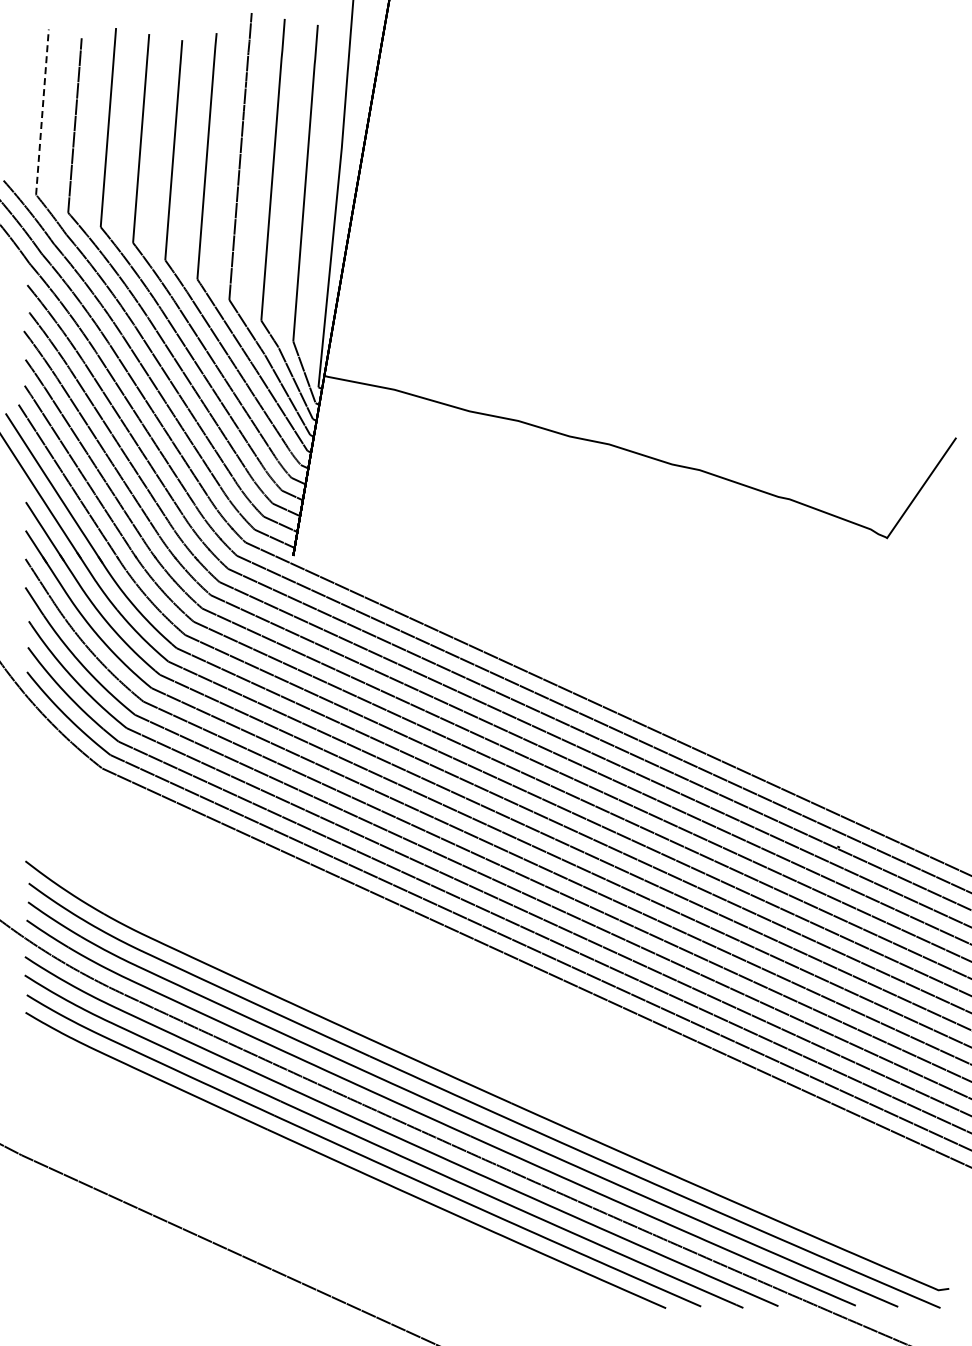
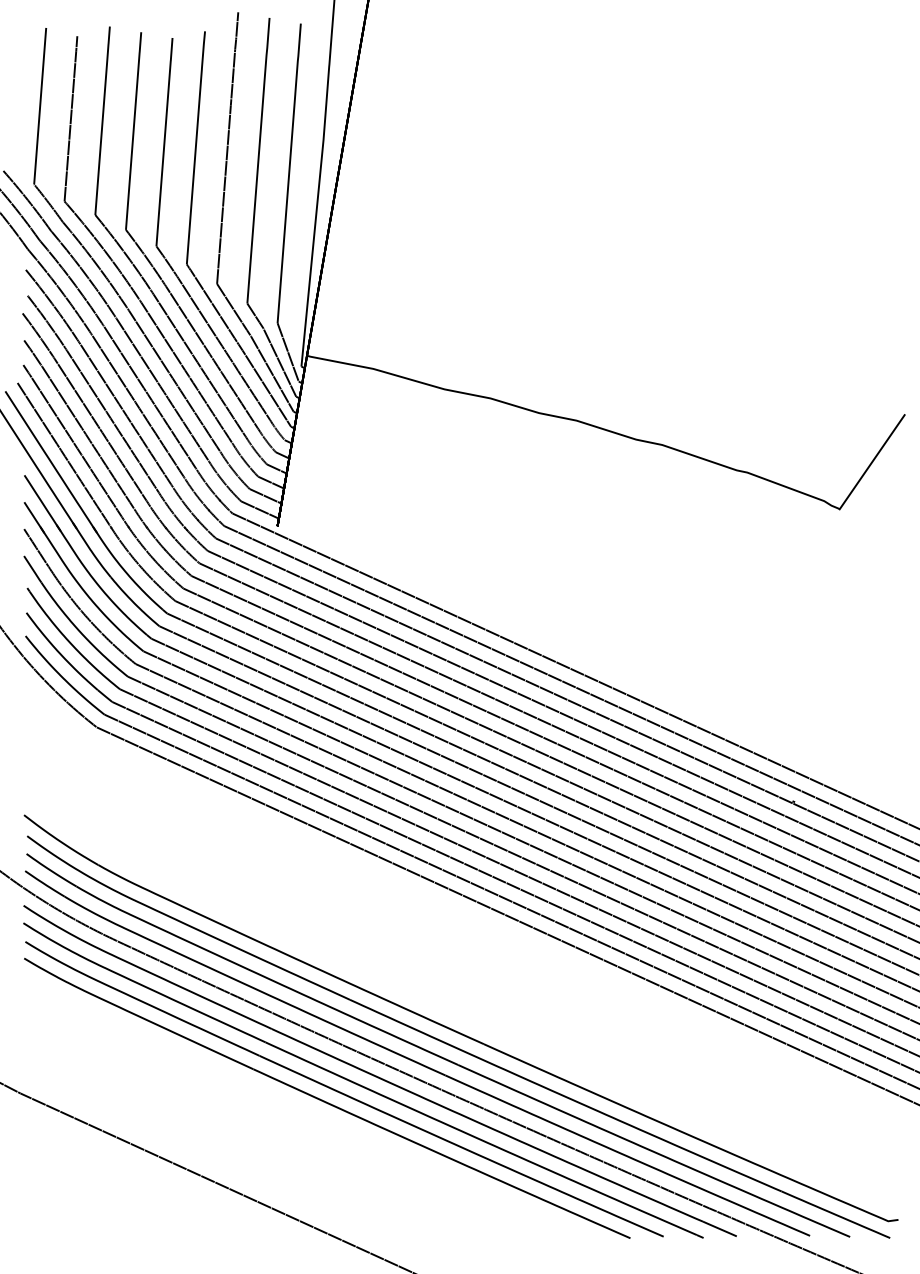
line: (42, 111) -> (40, 105), dashed -> solid

